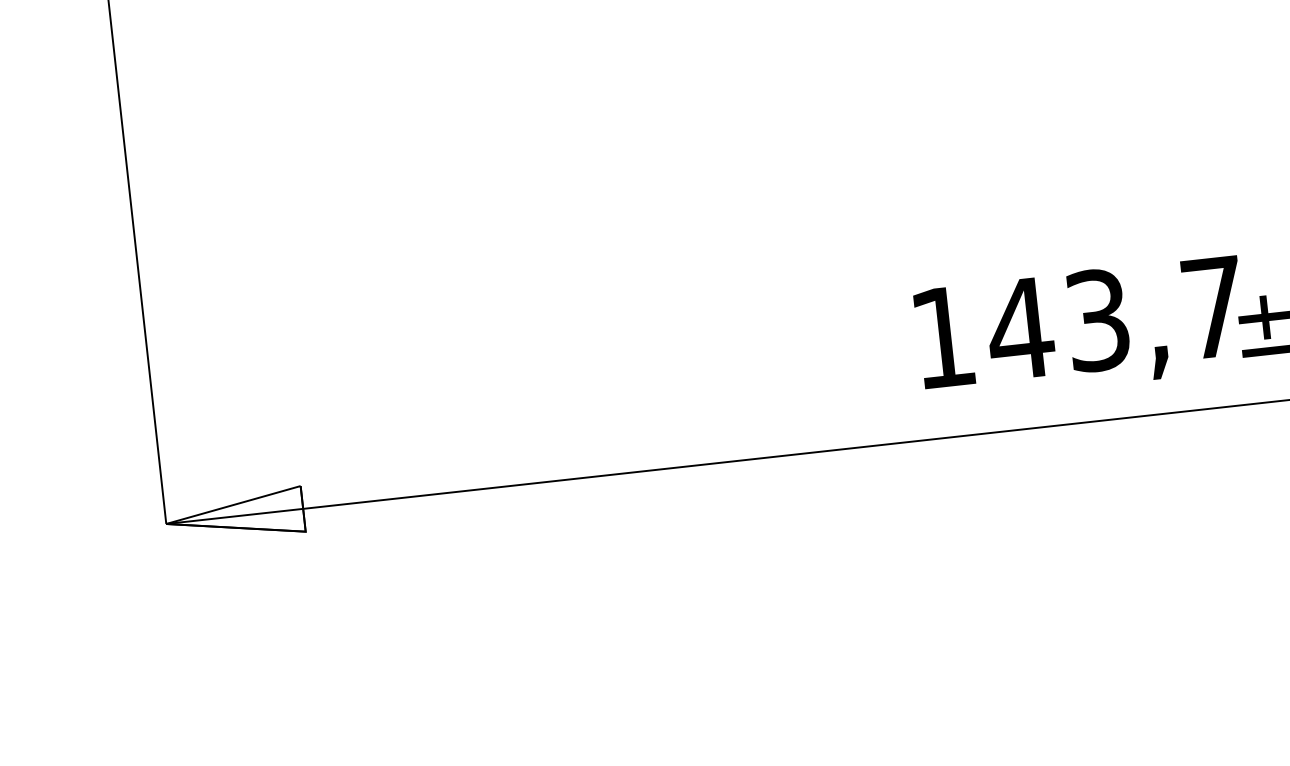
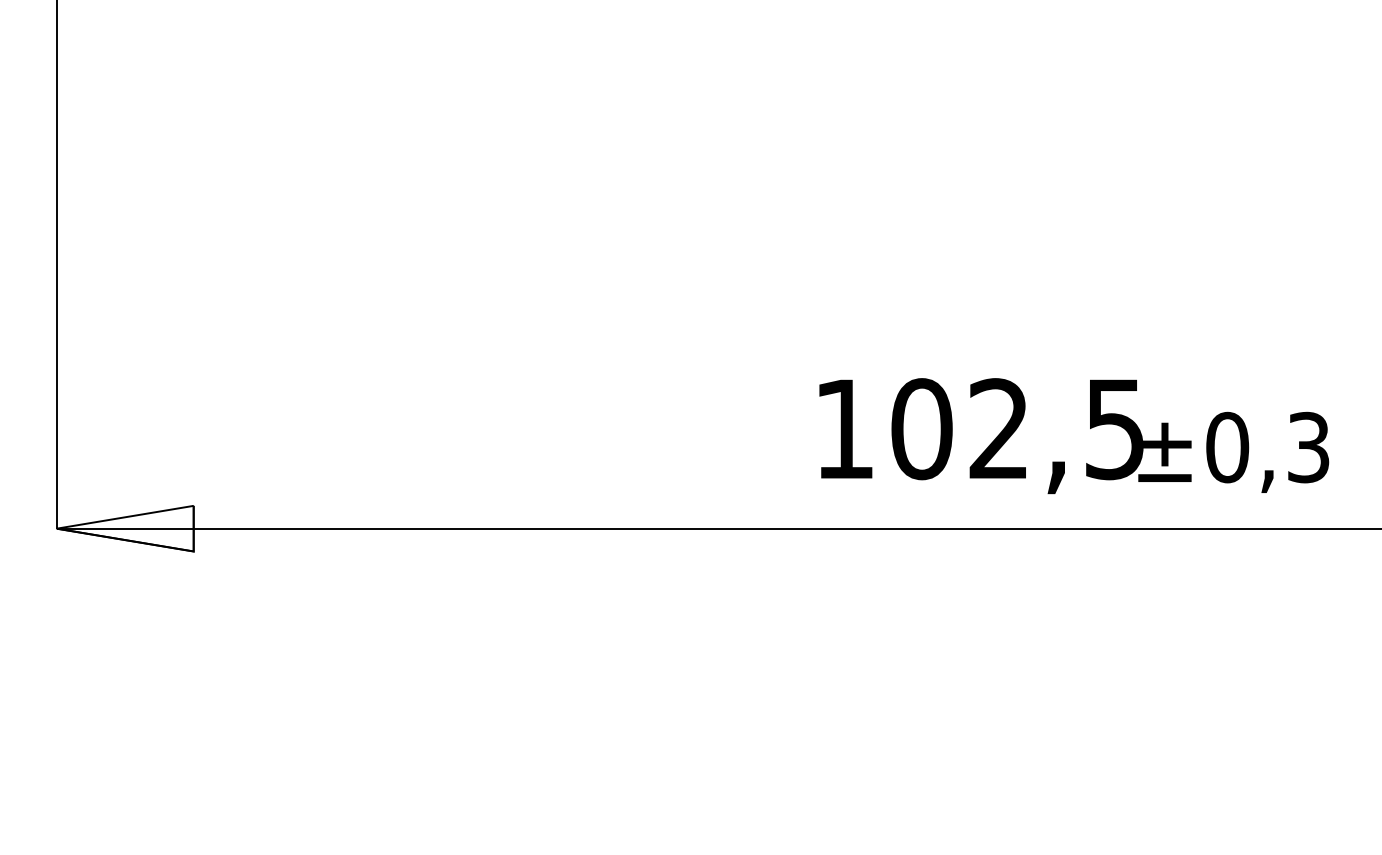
text: (1115, 318) -> (1016, 429), 143,7 -> 102,5

